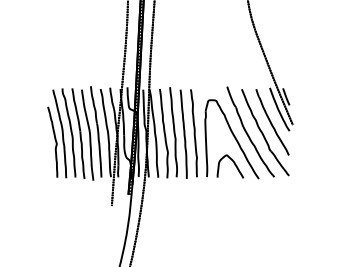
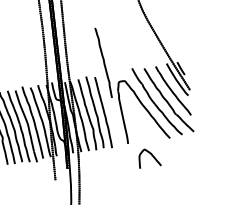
line: (193, 133) -> (103, 63), moved
curve: (234, 165) -> (152, 156), moved

